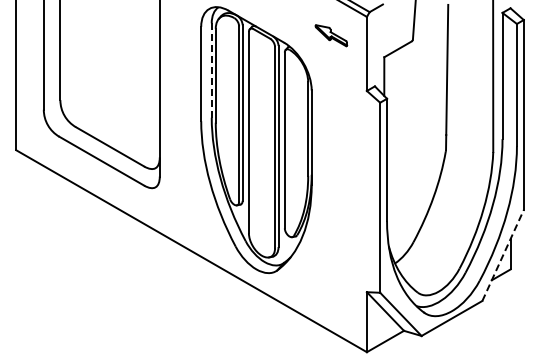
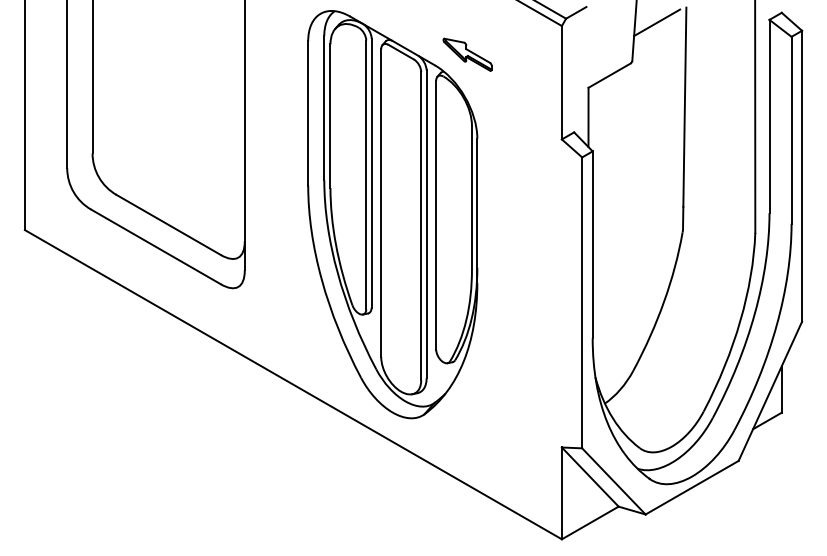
line: (429, 14) -> (657, 22), added
part: (331, 35) -> (467, 54), moved
line: (211, 70) -> (323, 108), dashed -> solid
line: (503, 255) -> (770, 391), dashed -> solid

